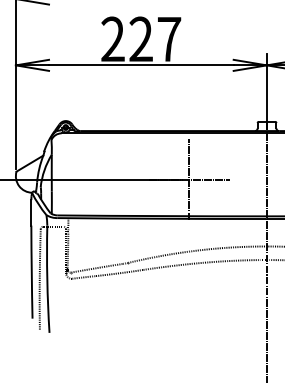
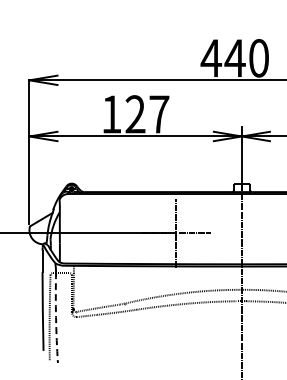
text: (112, 39) -> (111, 114), 227 -> 127
arc: (47, 279) -> (56, 317), solid -> dashed

